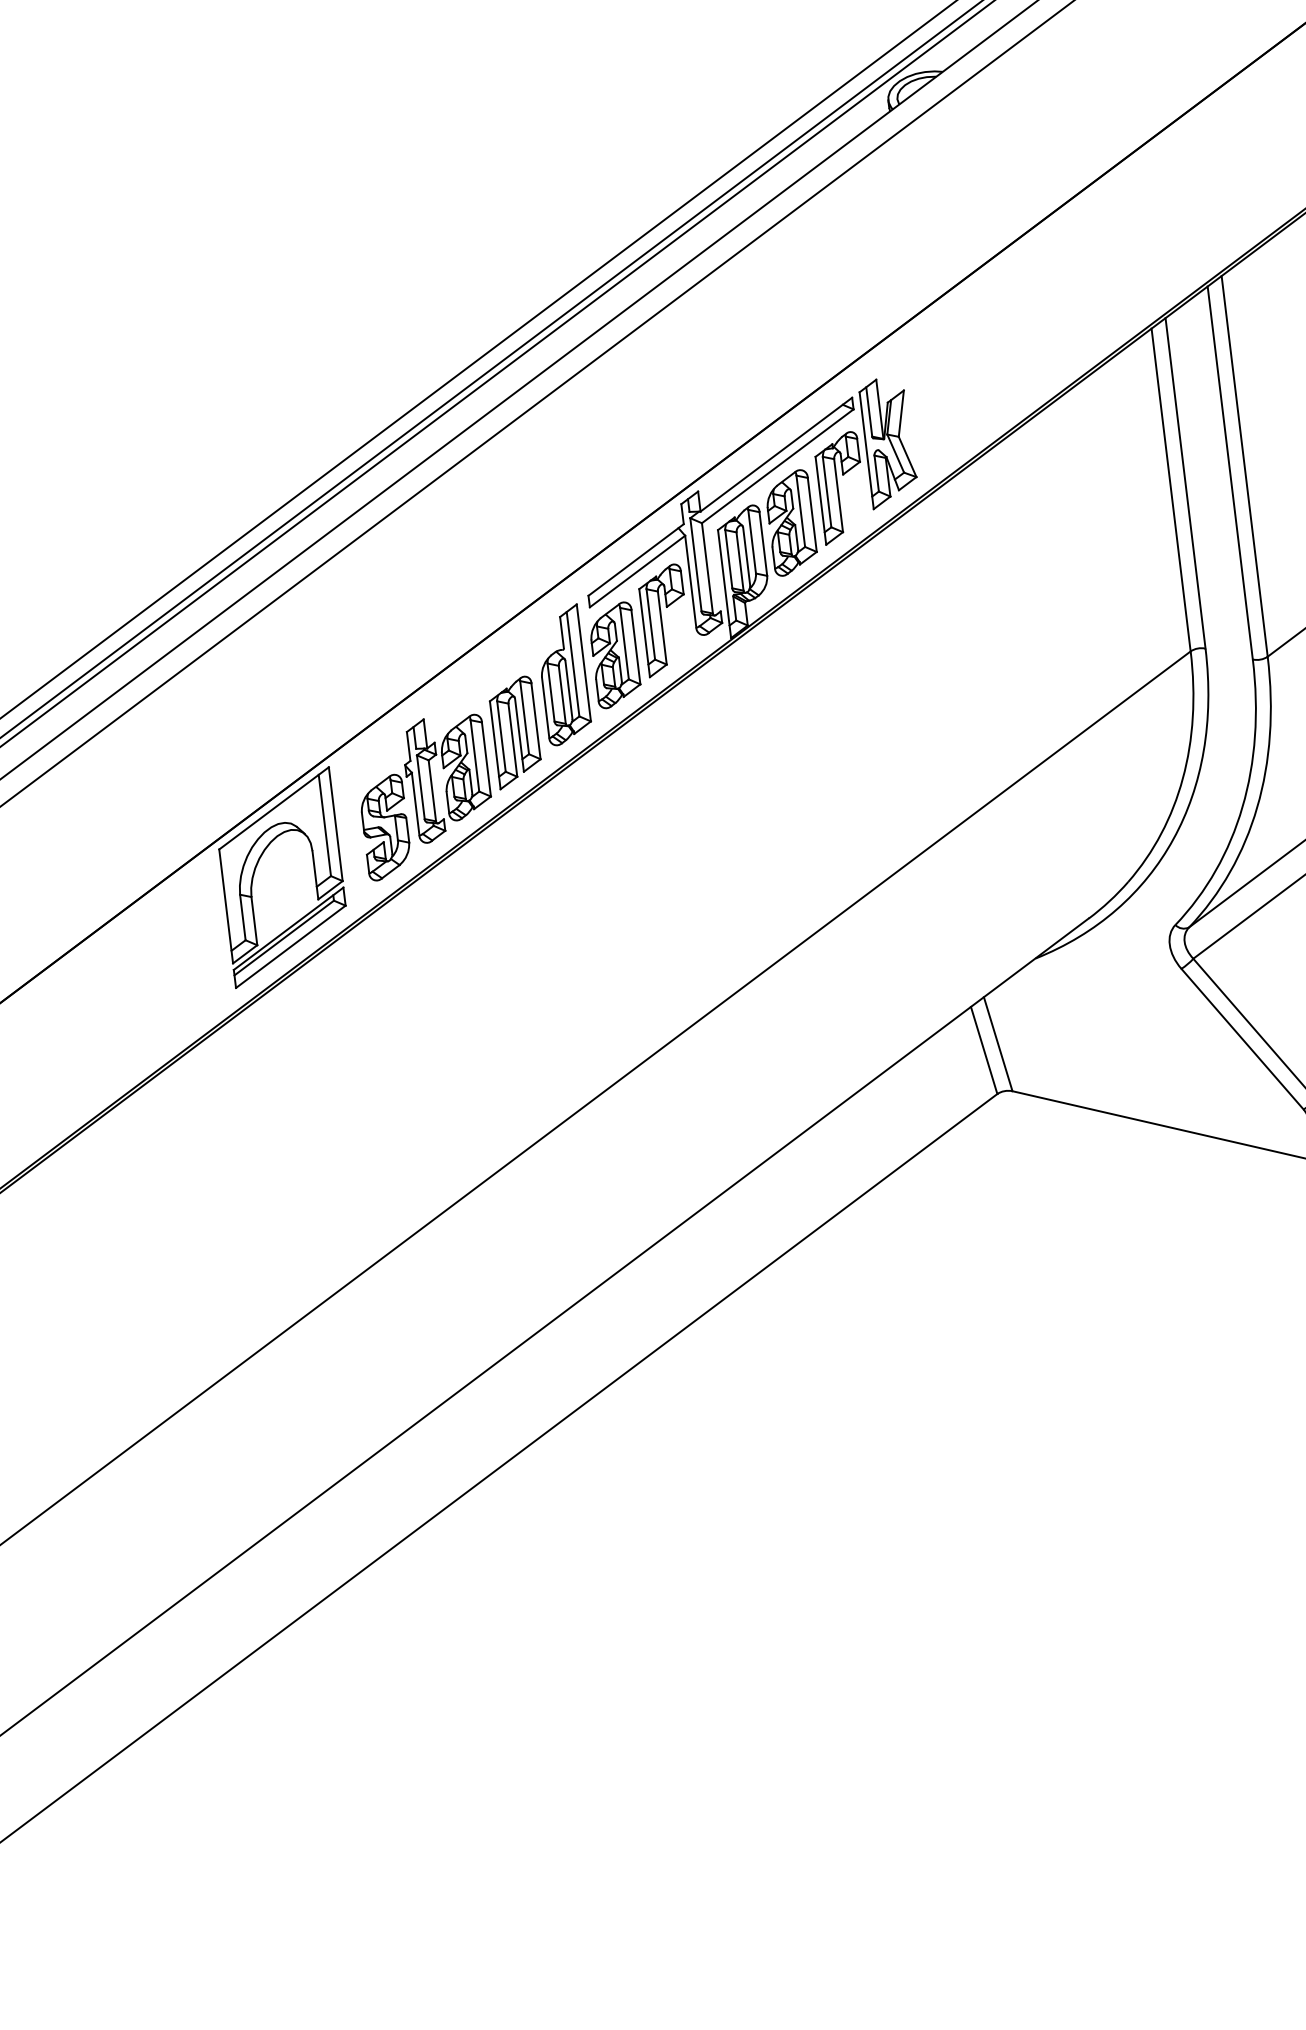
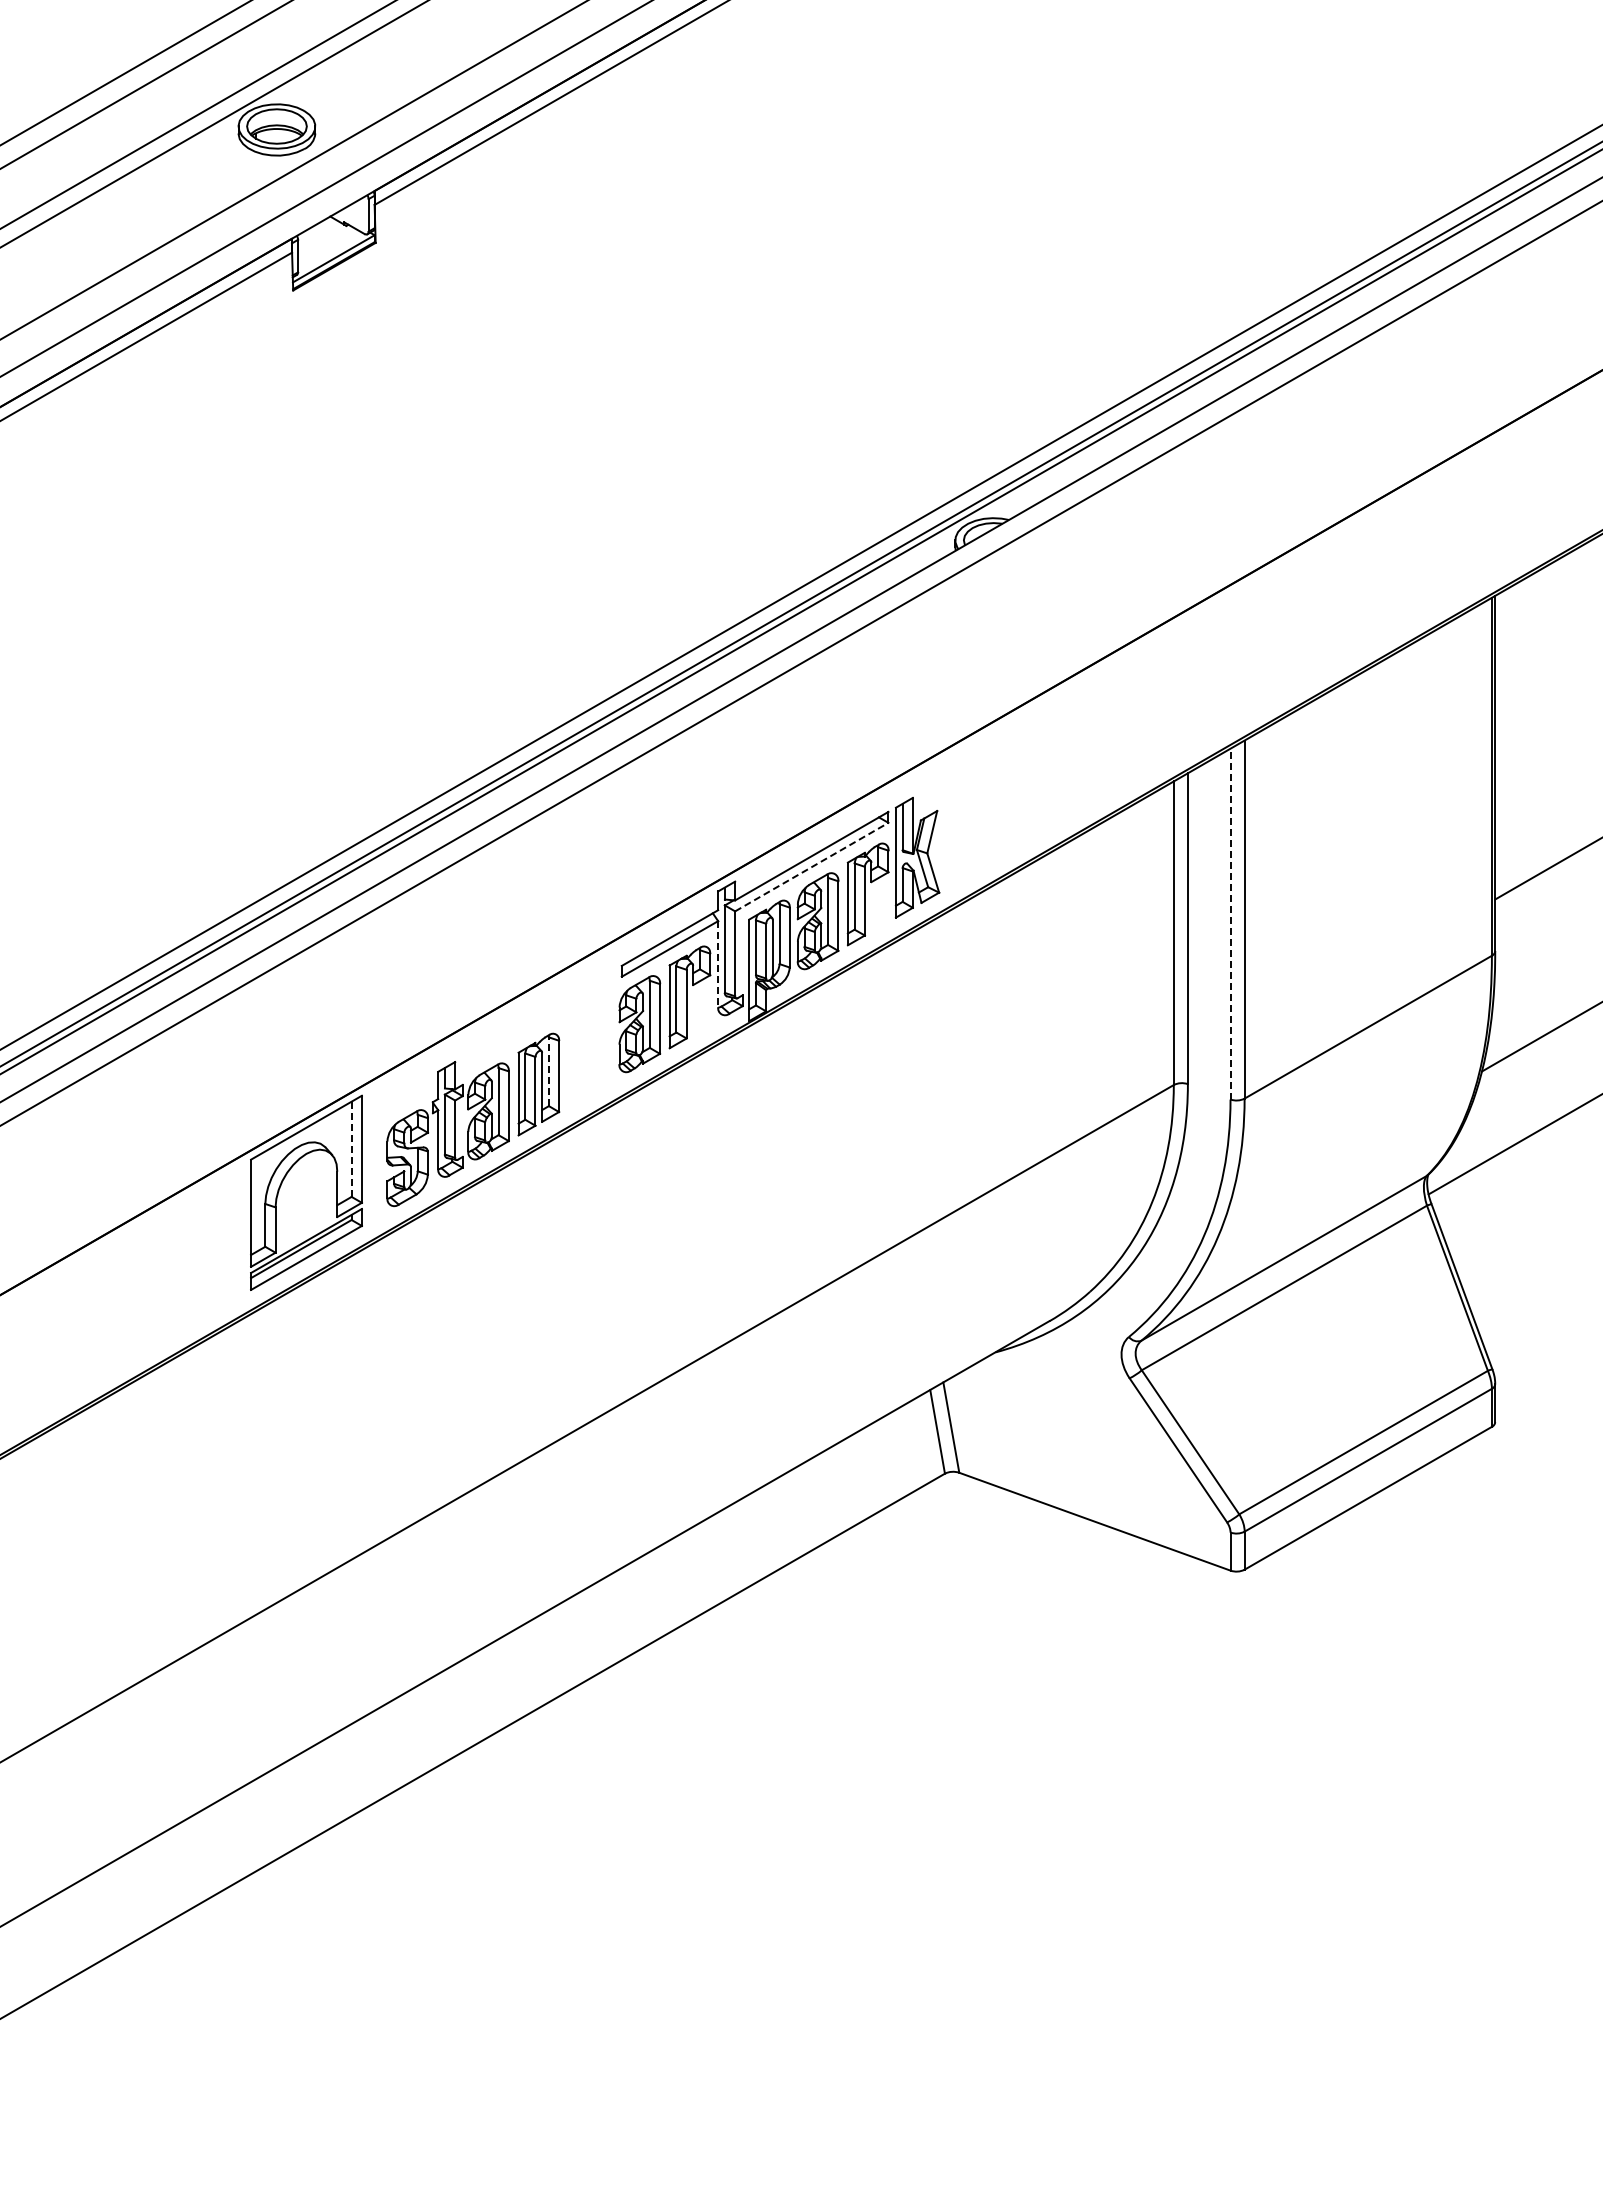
line: (777, 466) -> (811, 867), solid -> dashed
line: (1230, 472) -> (1230, 923), solid -> dashed
line: (691, 581) -> (718, 964), solid -> dashed
part: (563, 674) -> (589, 1036), removed
line: (524, 717) -> (548, 1071), solid -> dashed
line: (324, 825) -> (351, 1149), solid -> dashed

